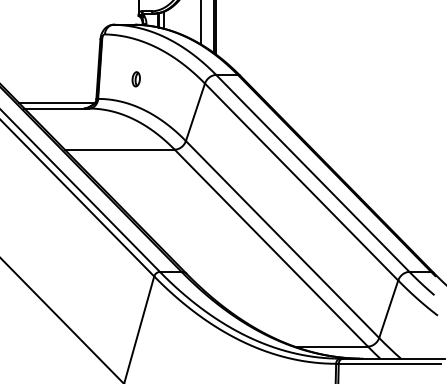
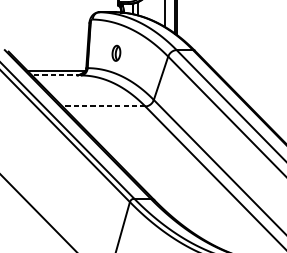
part: (135, 79) -> (115, 53), size x1.4
line: (56, 108) -> (56, 75), solid -> dashed
line: (119, 149) -> (103, 106), solid -> dashed

